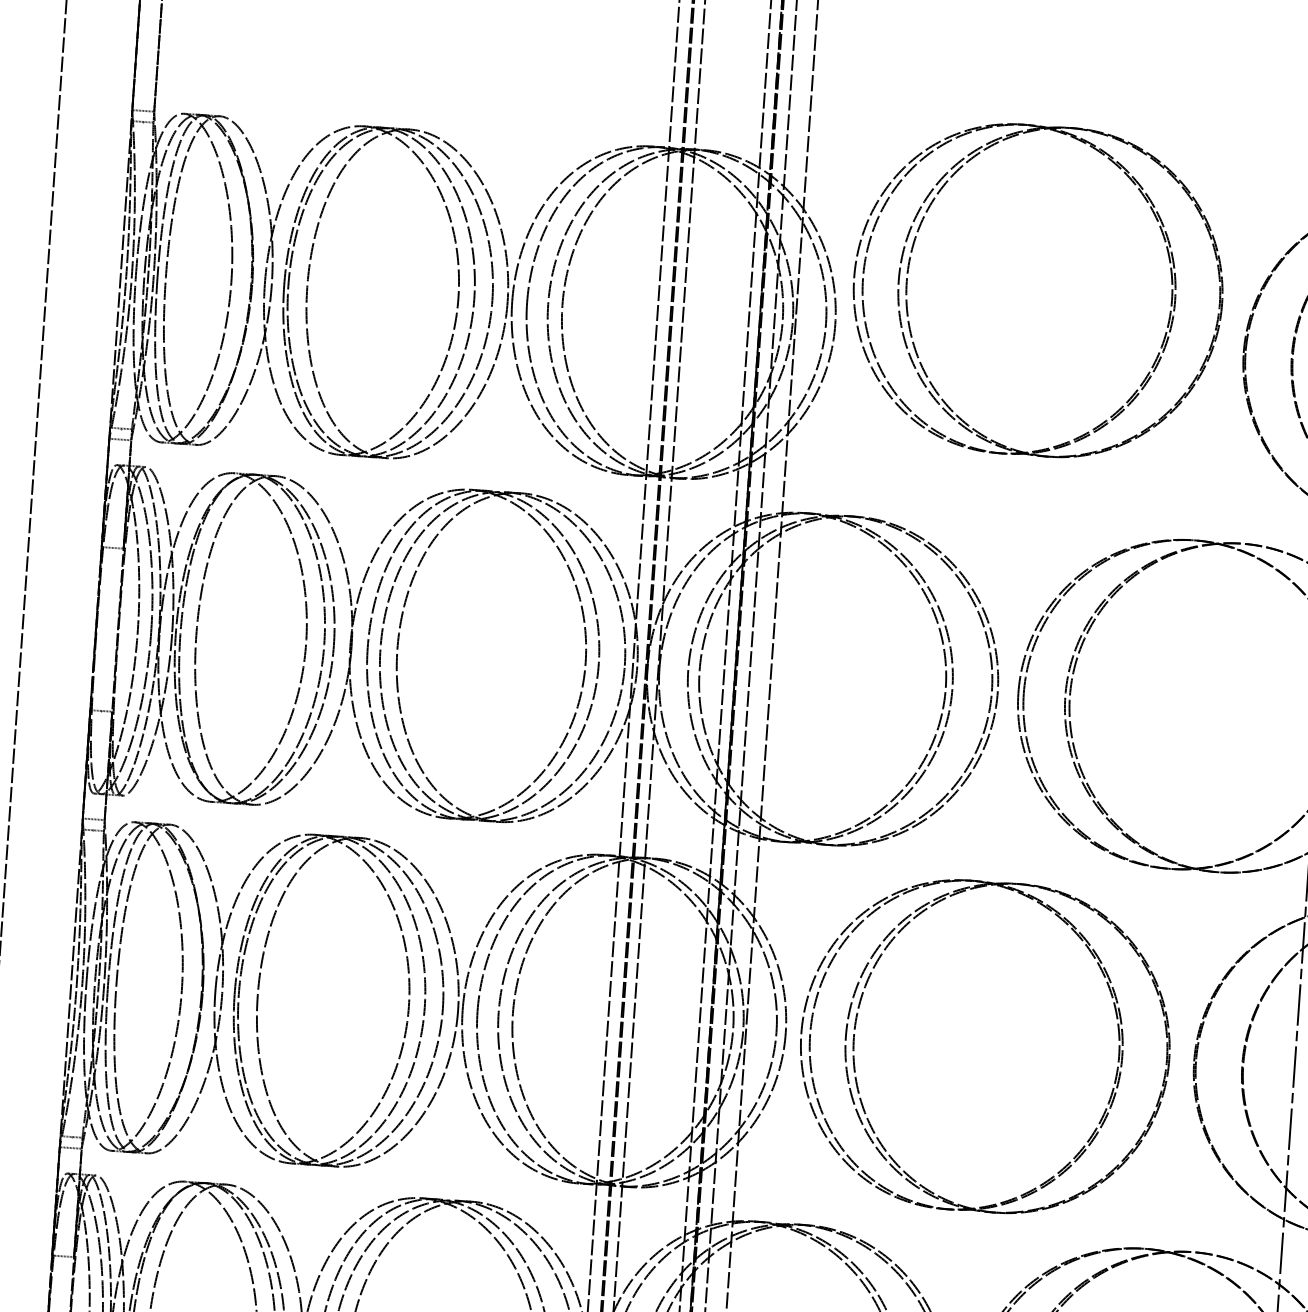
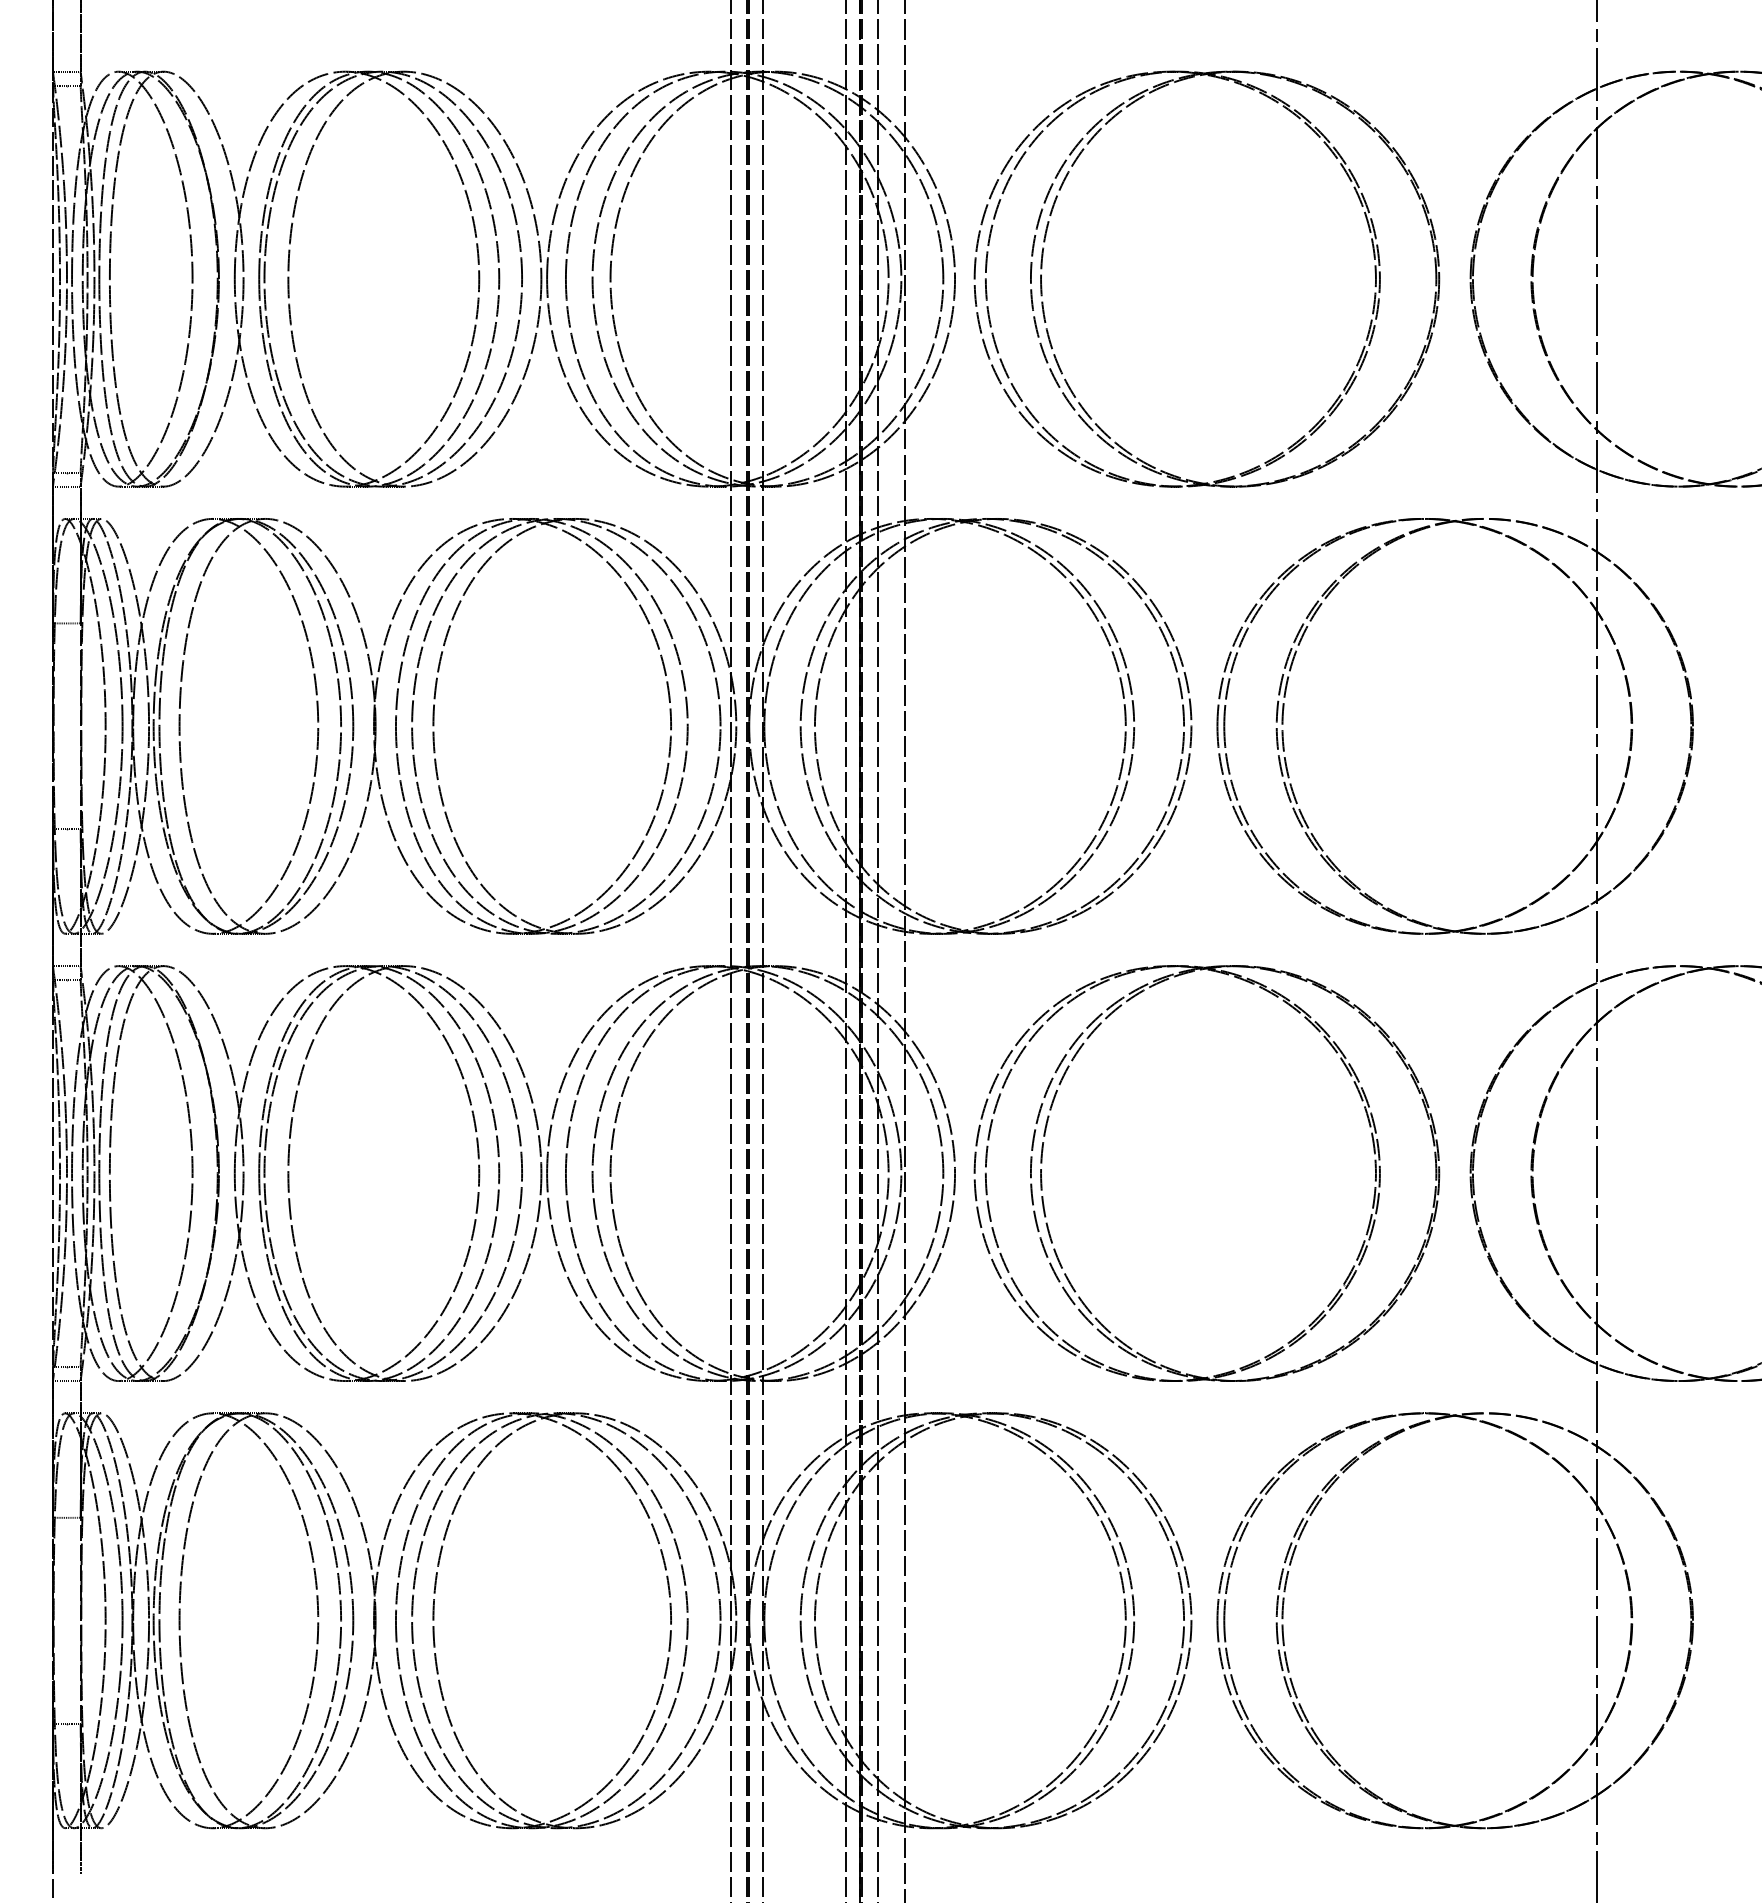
part: (907, 286) -> (1042, 285), moved

